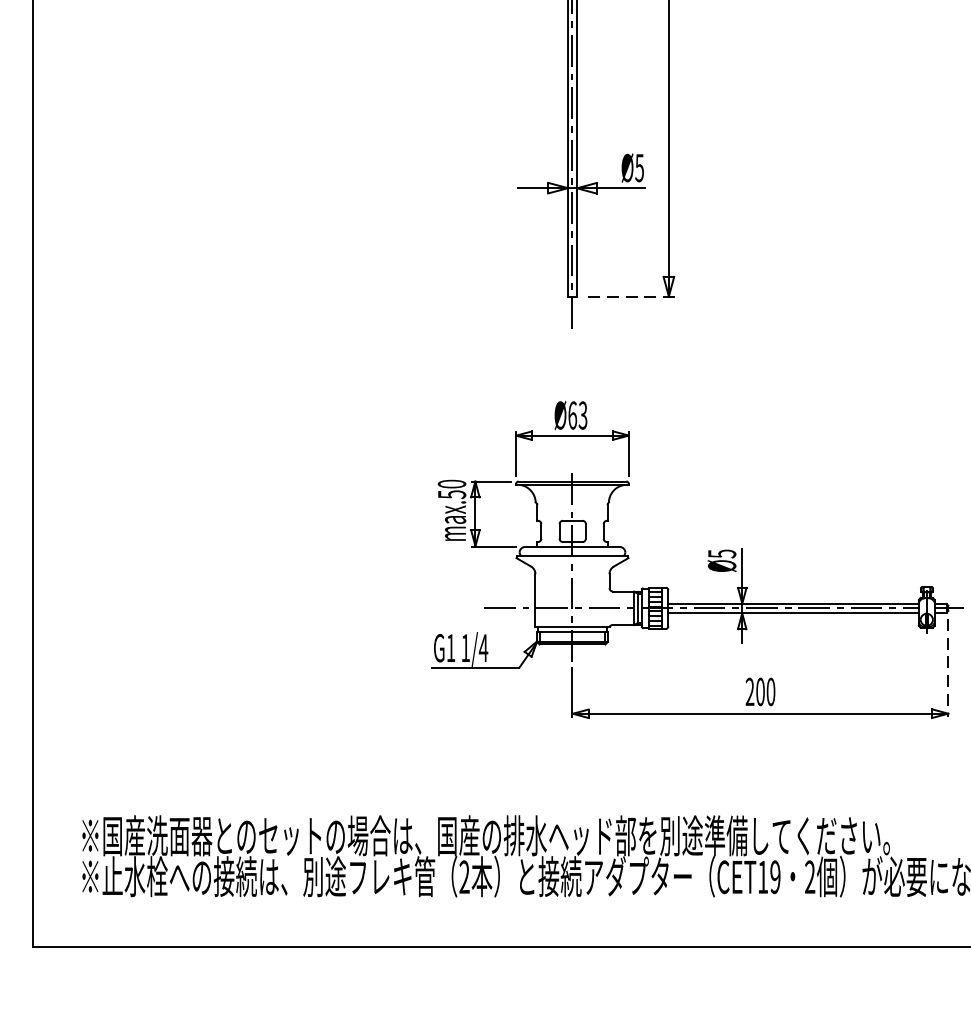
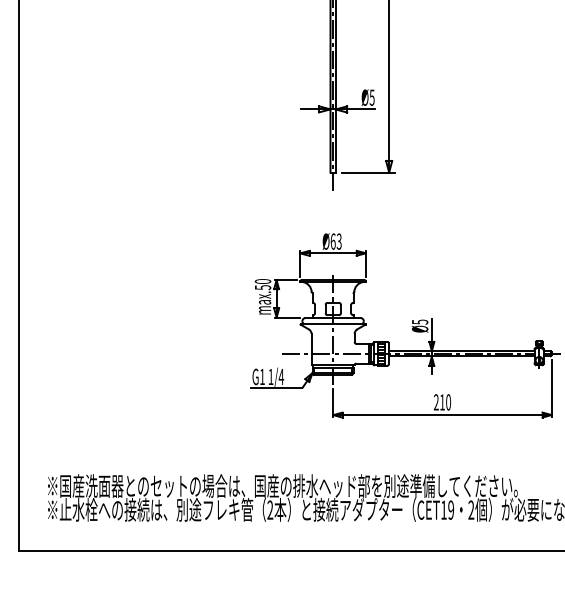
line: (633, 296) -> (368, 172), dashed -> solid
line: (947, 668) -> (551, 388), dashed -> solid
text: (760, 692) -> (442, 402), 200 -> 210

